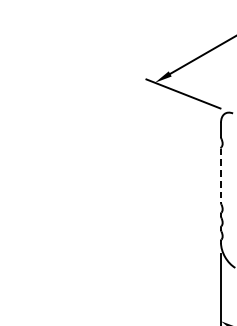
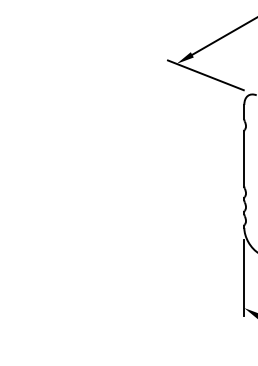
line: (221, 175) -> (244, 158), dashed -> solid

